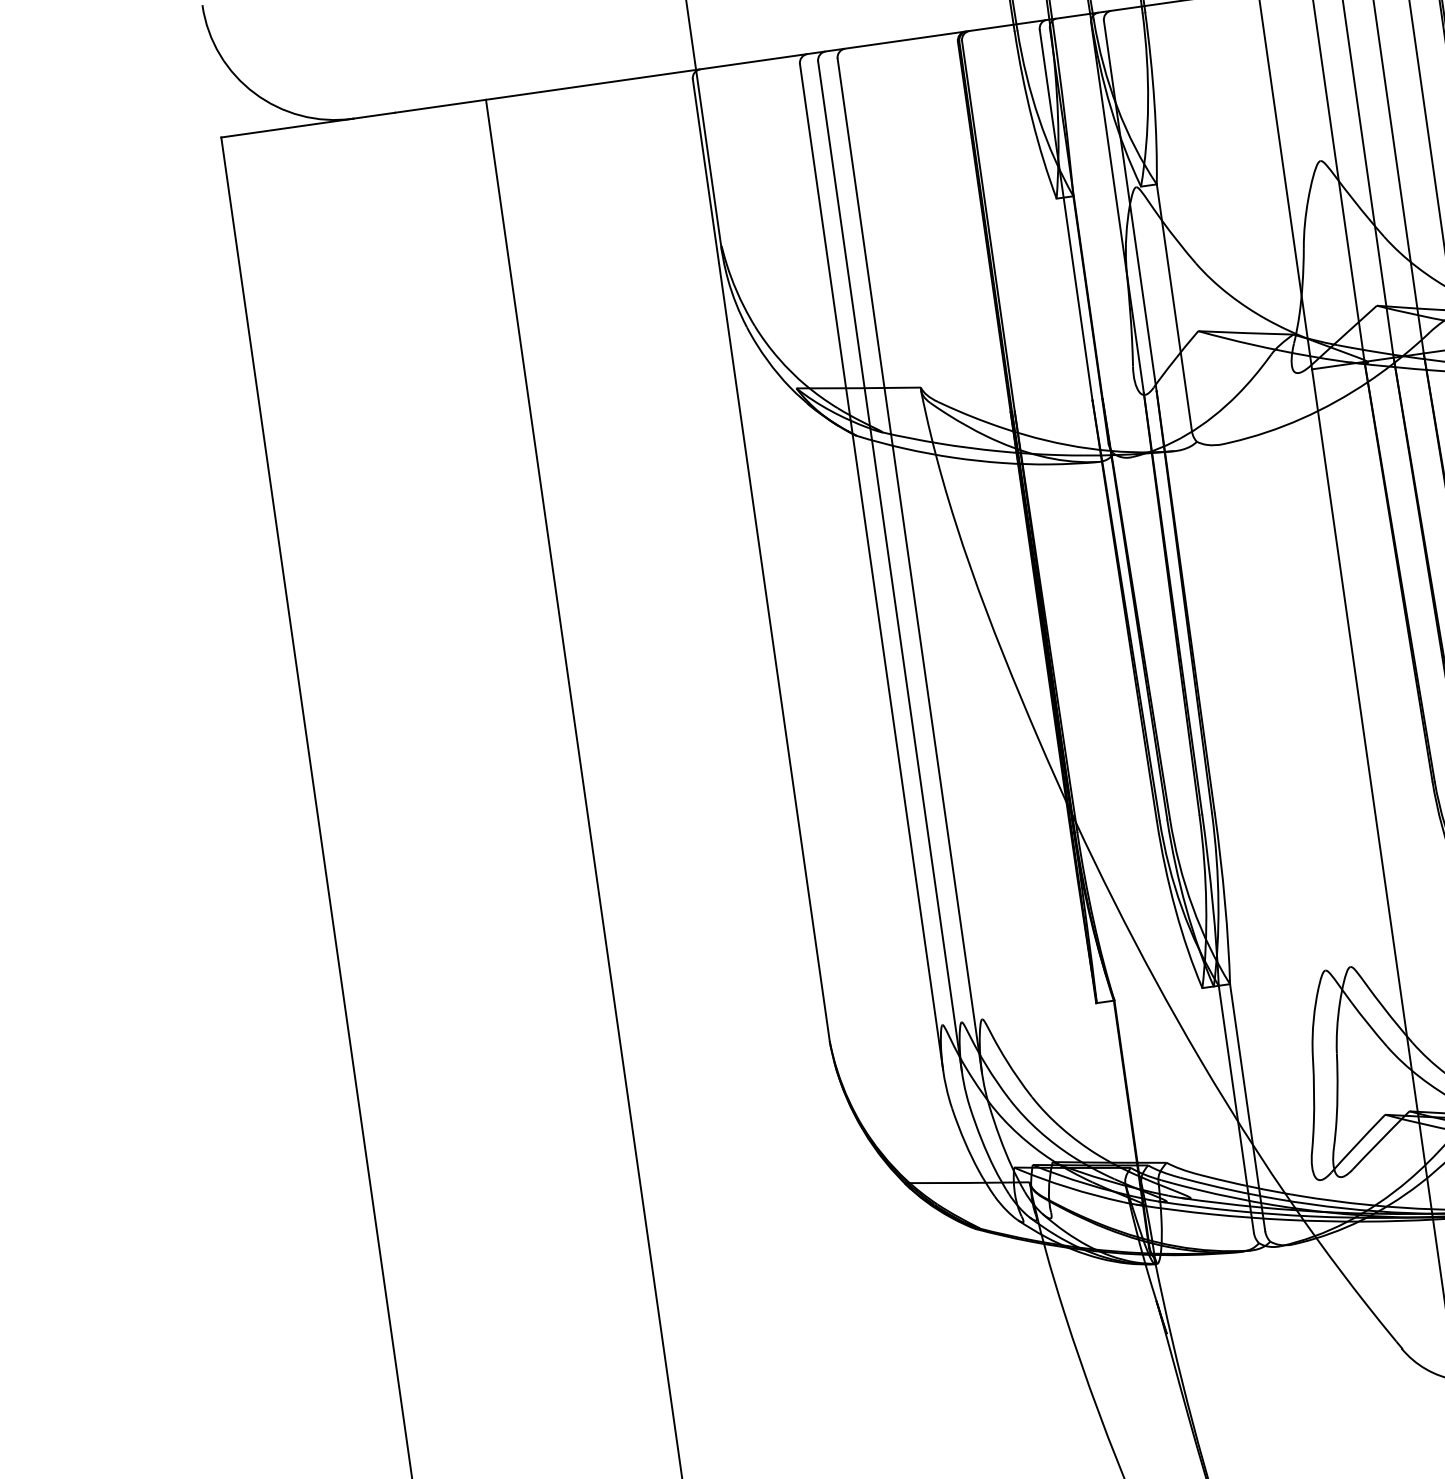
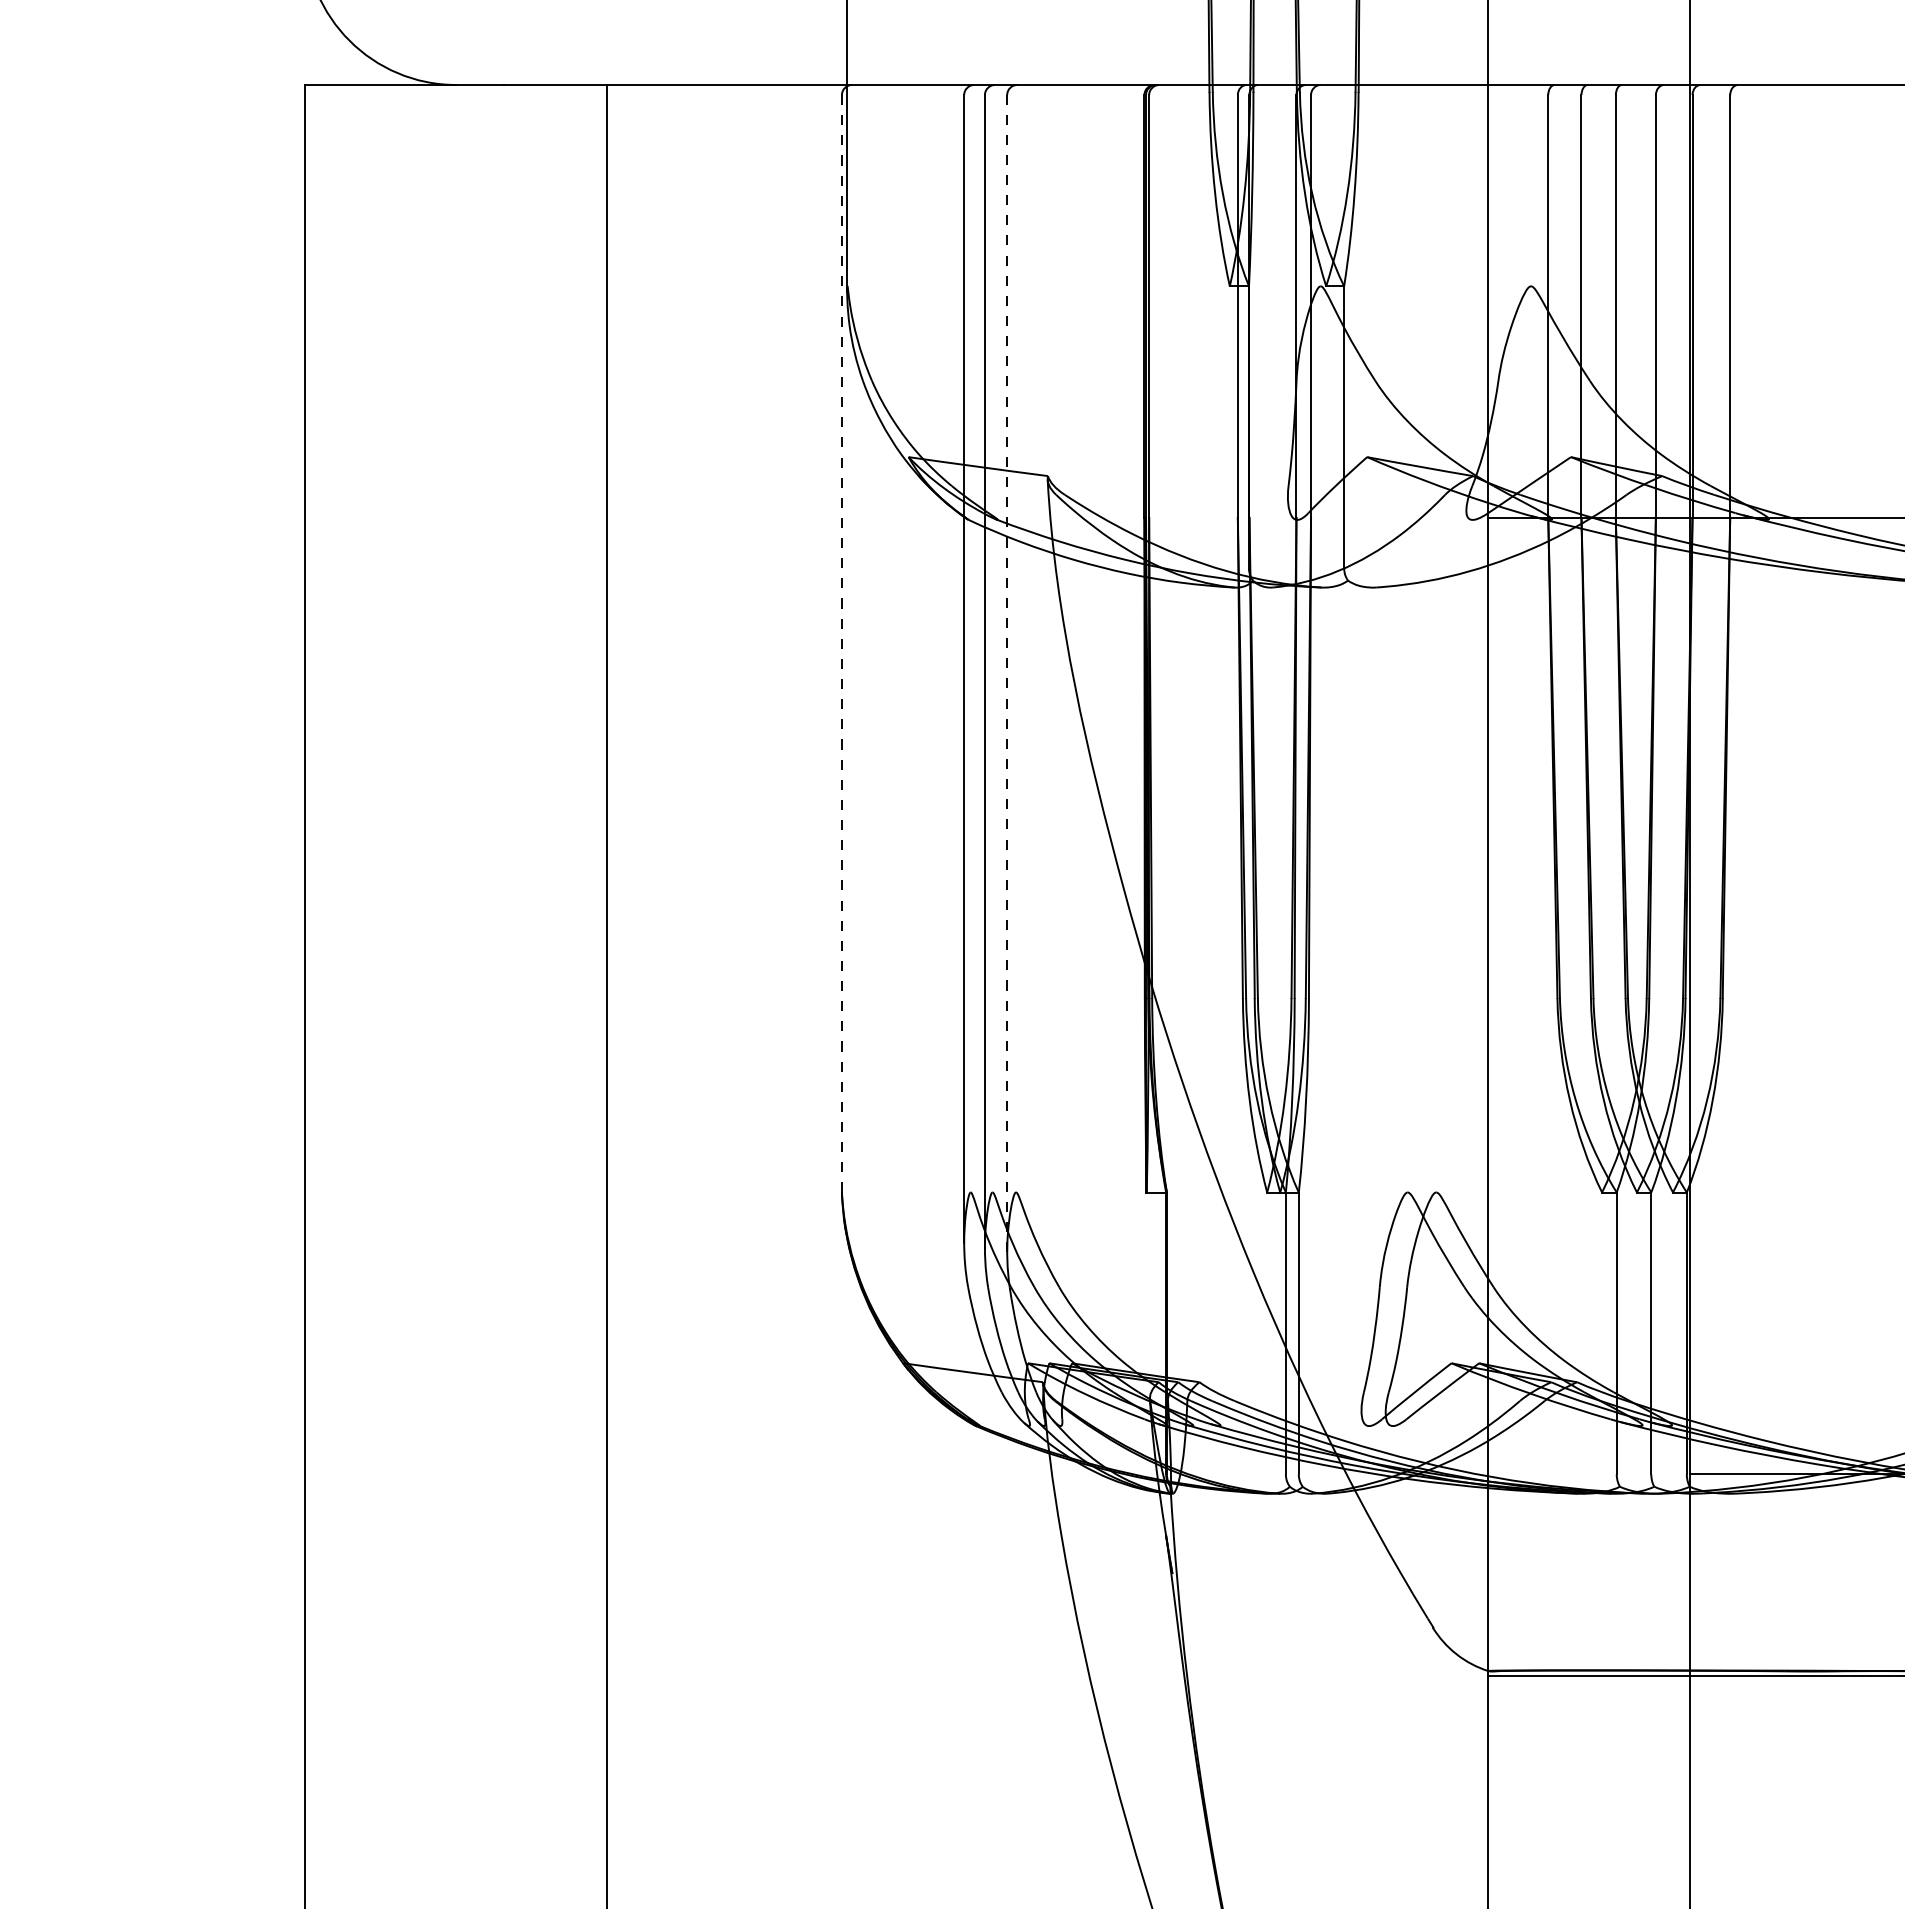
line: (760, 560) -> (841, 643), solid -> dashed
line: (910, 565) -> (1007, 673), solid -> dashed

